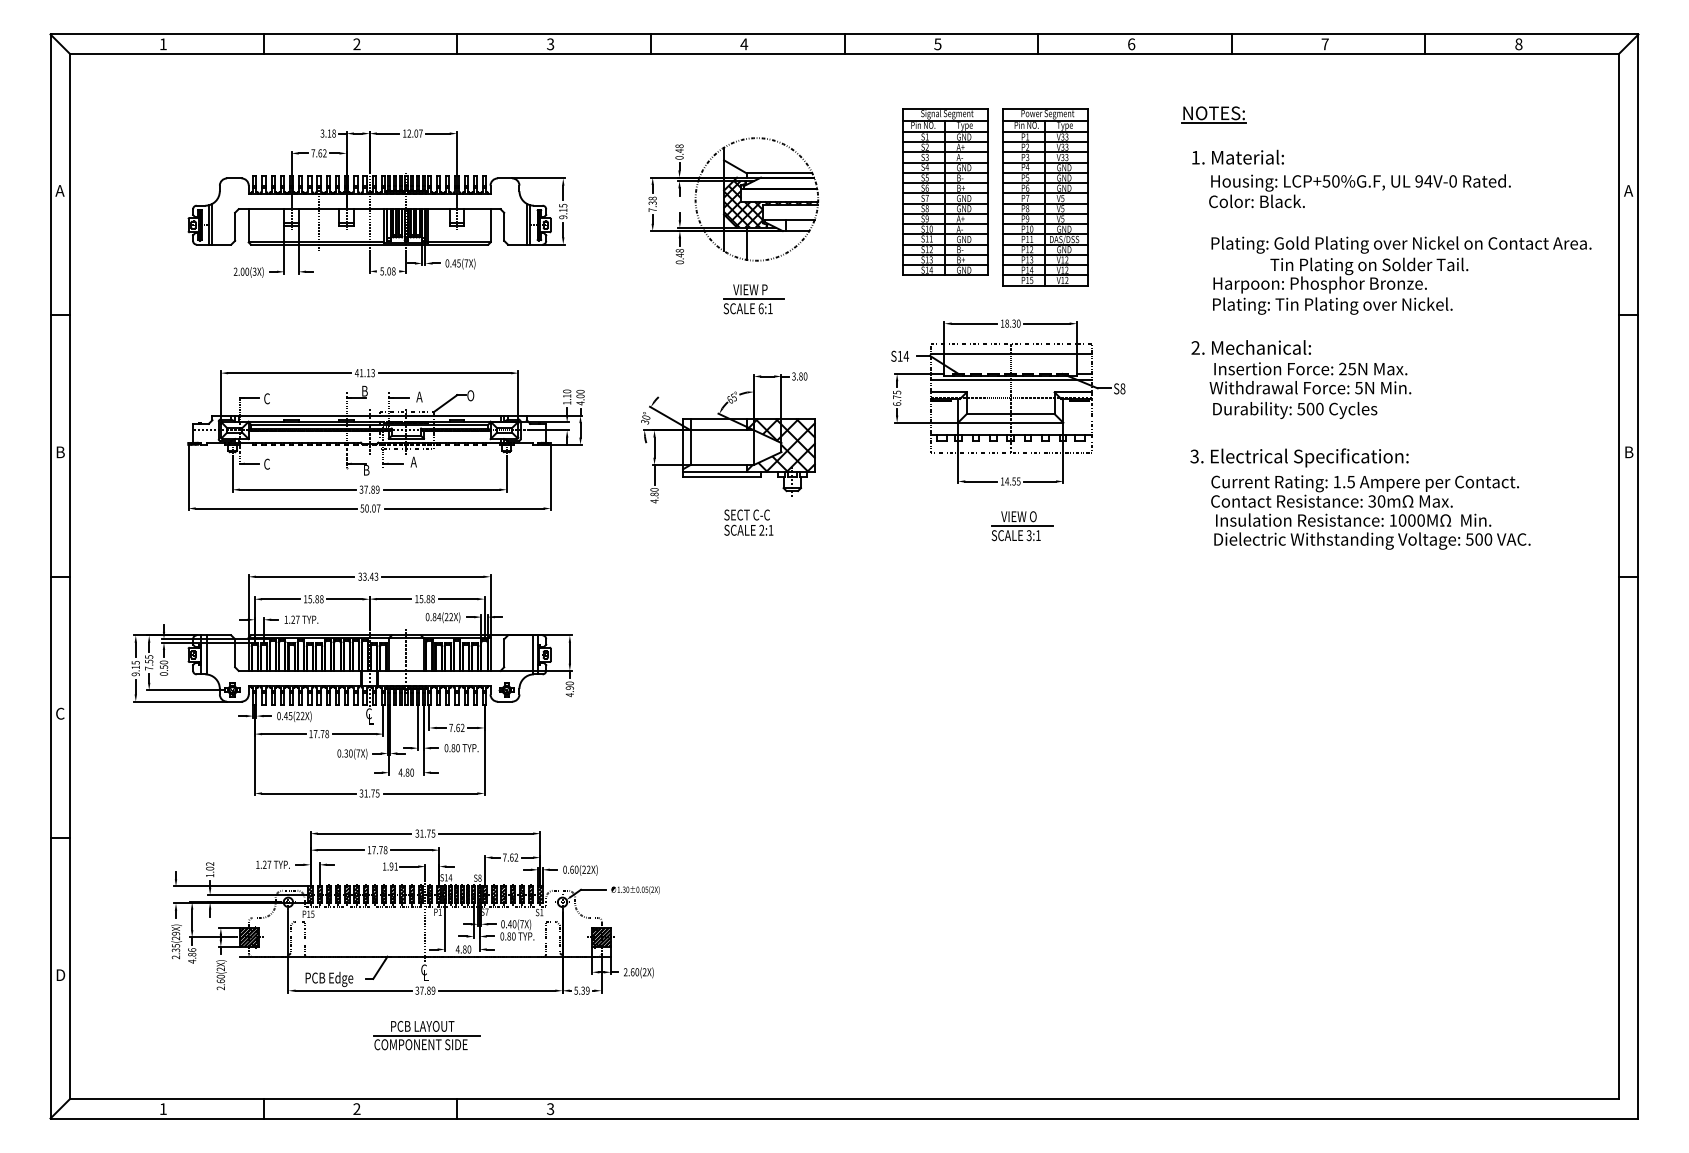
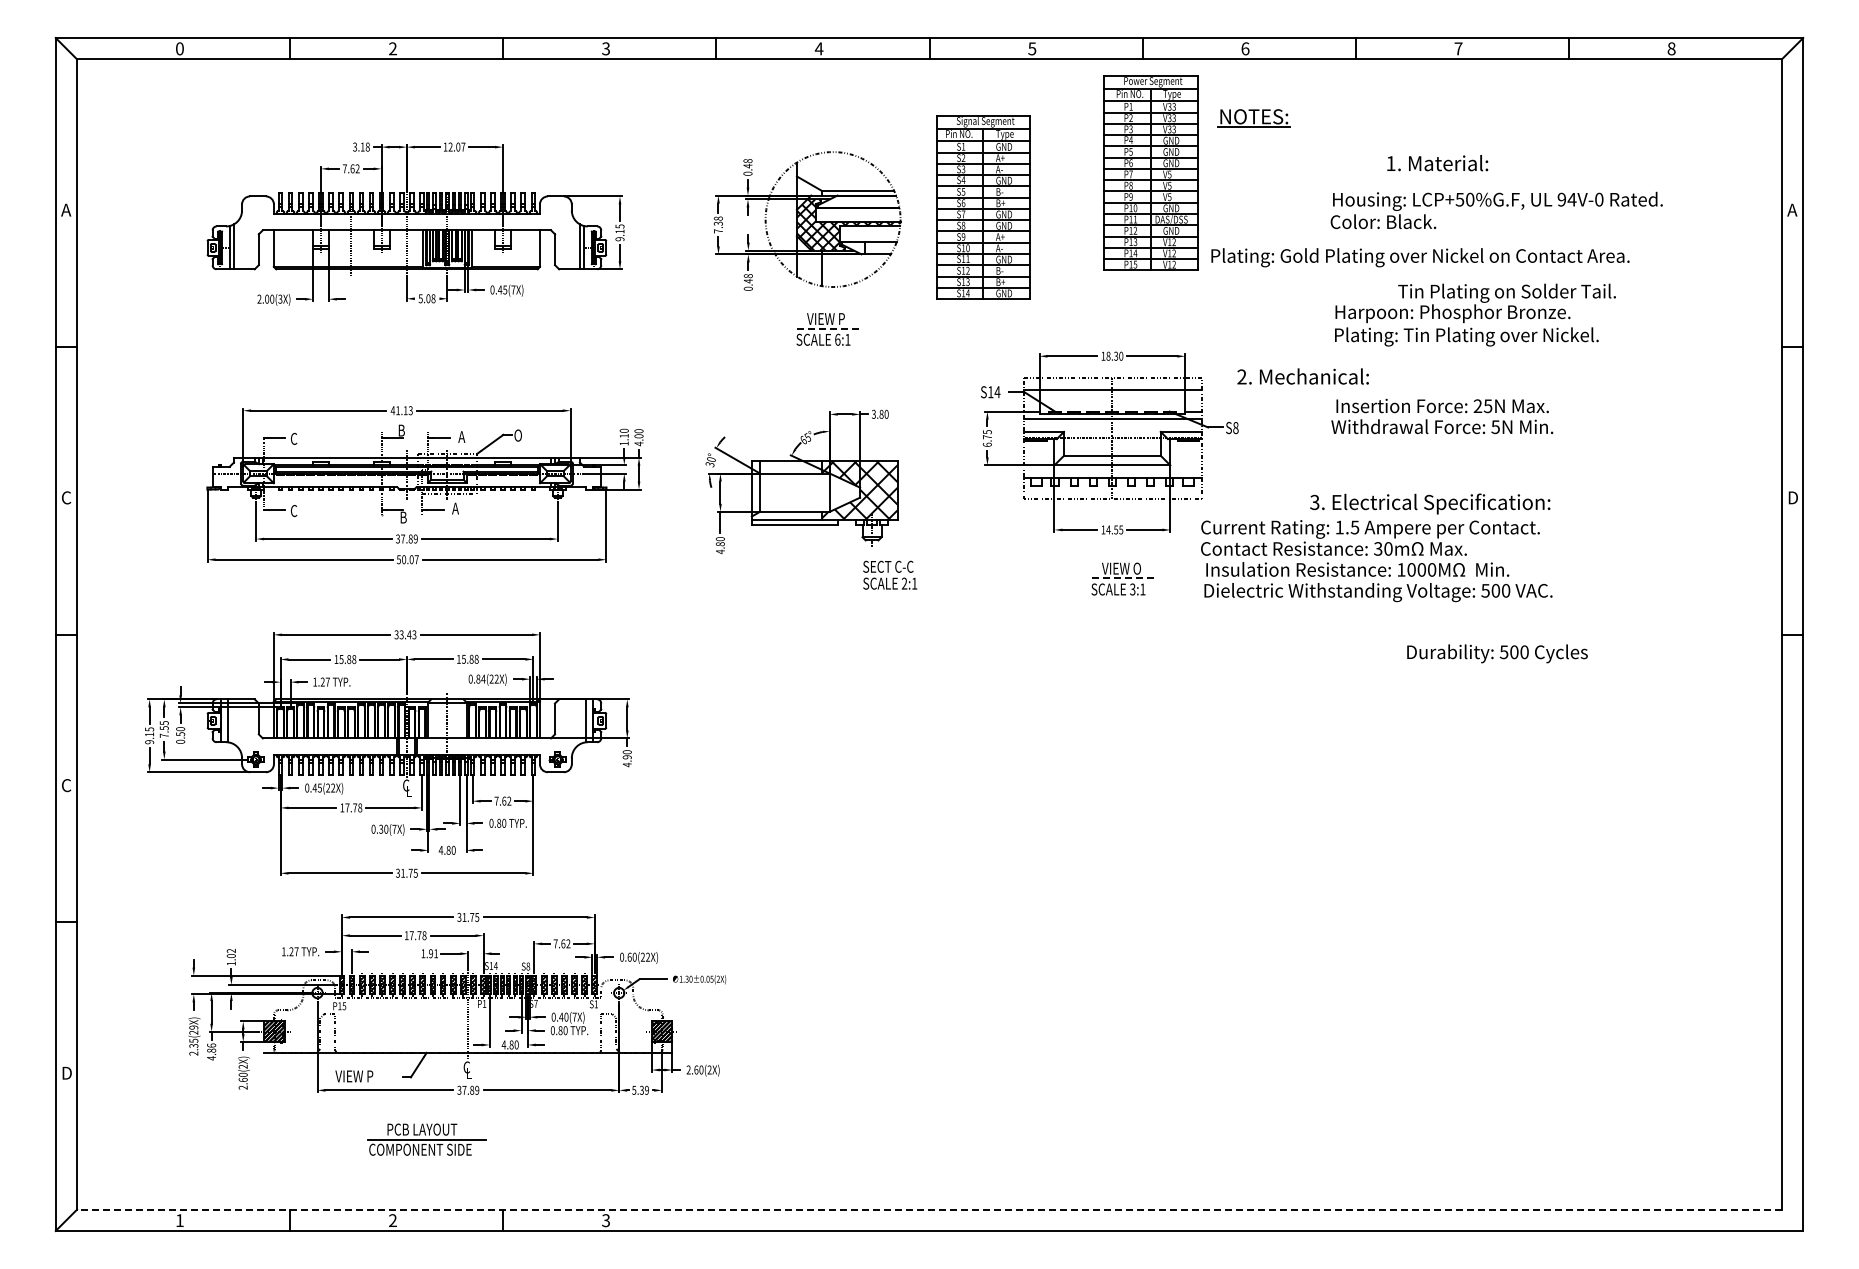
text: (162, 44) -> (179, 48), 1 -> 0
part: (1213, 114) -> (1253, 118), moved
text: (1237, 157) -> (1437, 163), moved
part: (945, 192) -> (983, 207), moved
part: (1045, 196) -> (1150, 172), moved
text: (1401, 244) -> (1420, 257), moved
line: (754, 298) -> (830, 328), solid -> dashed
text: (1250, 347) -> (1302, 376), moved
text: (1295, 410) -> (1497, 653), moved
text: (60, 452) -> (66, 497), B -> C
text: (1629, 452) -> (1793, 497), B -> D
text: (1370, 512) -> (1376, 561), moved
text: (749, 521) -> (890, 574), moved
line: (1022, 525) -> (1125, 578), solid -> dashed
text: (328, 979) -> (361, 1077), PCB Edge -> VIEW P
part: (426, 1035) -> (426, 1139), moved
line: (844, 1099) -> (929, 1209), solid -> dashed

